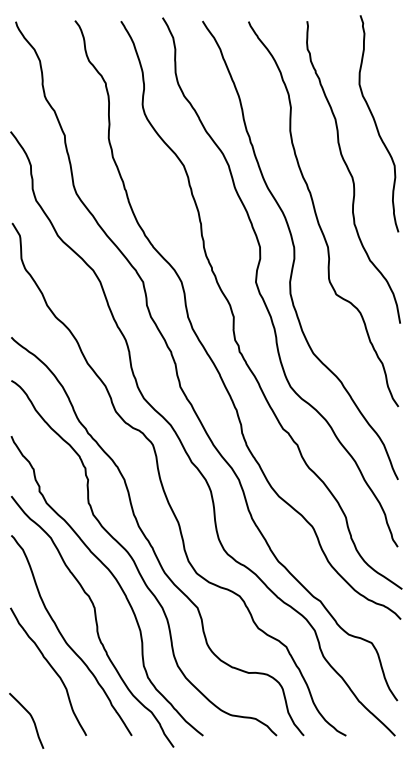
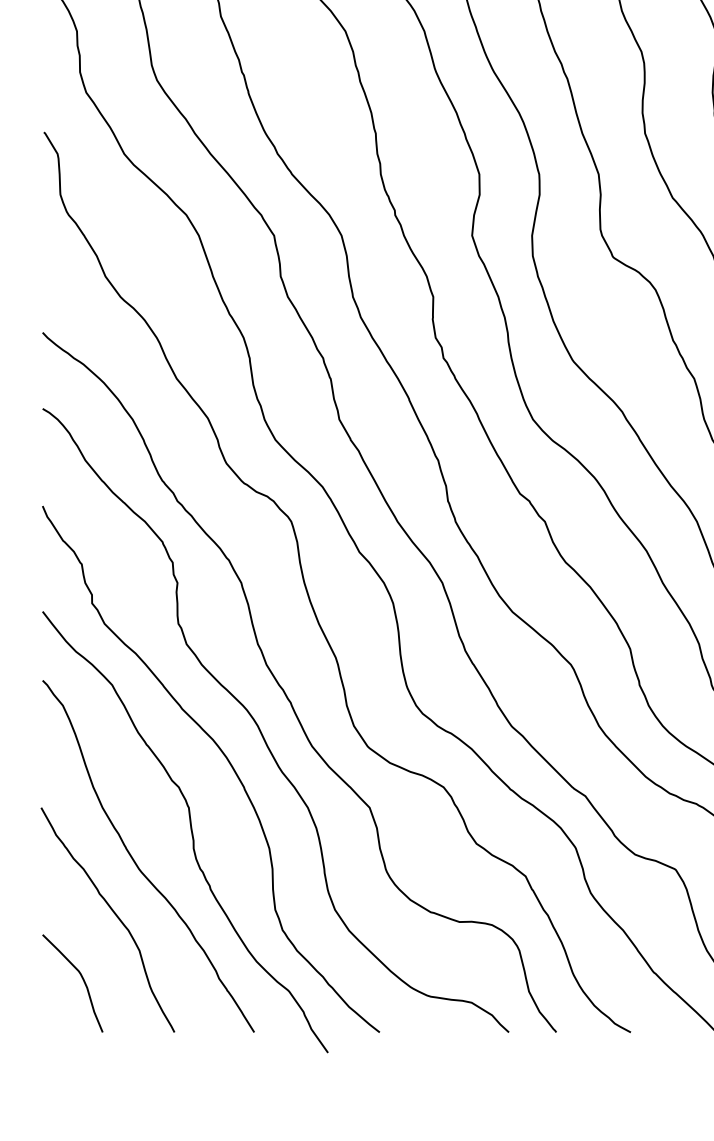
curve: (31, 718) -> (81, 979), moved

